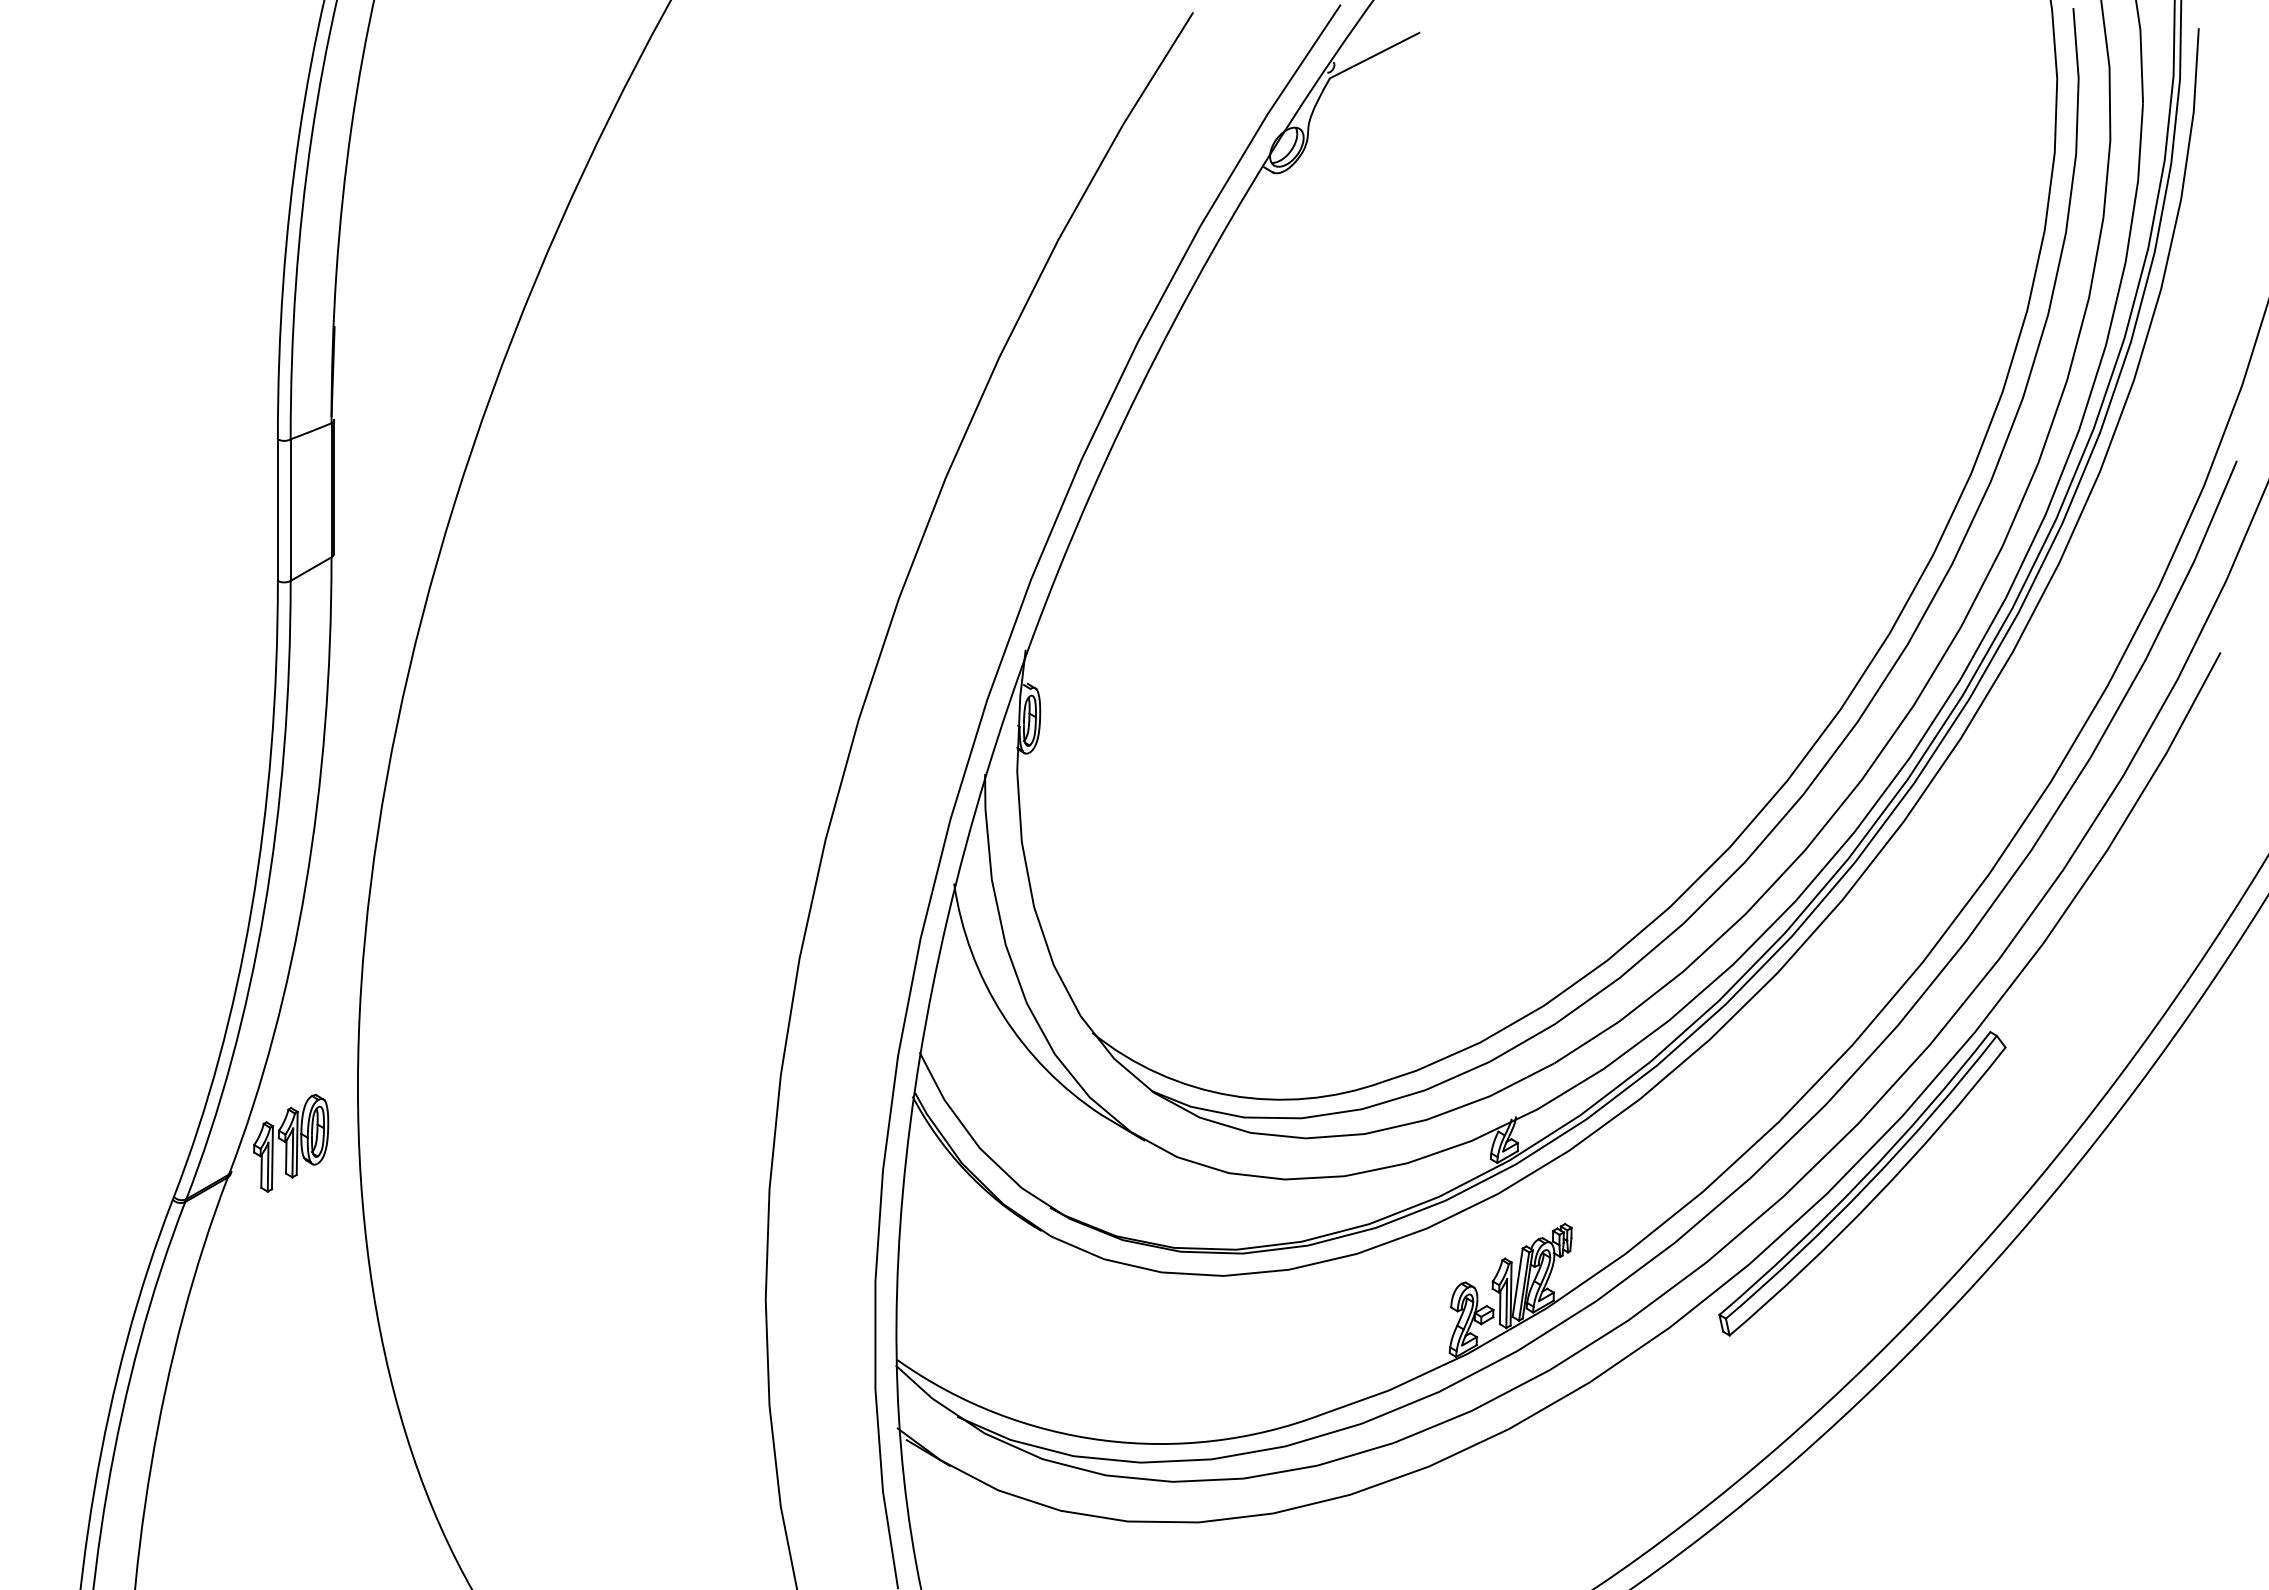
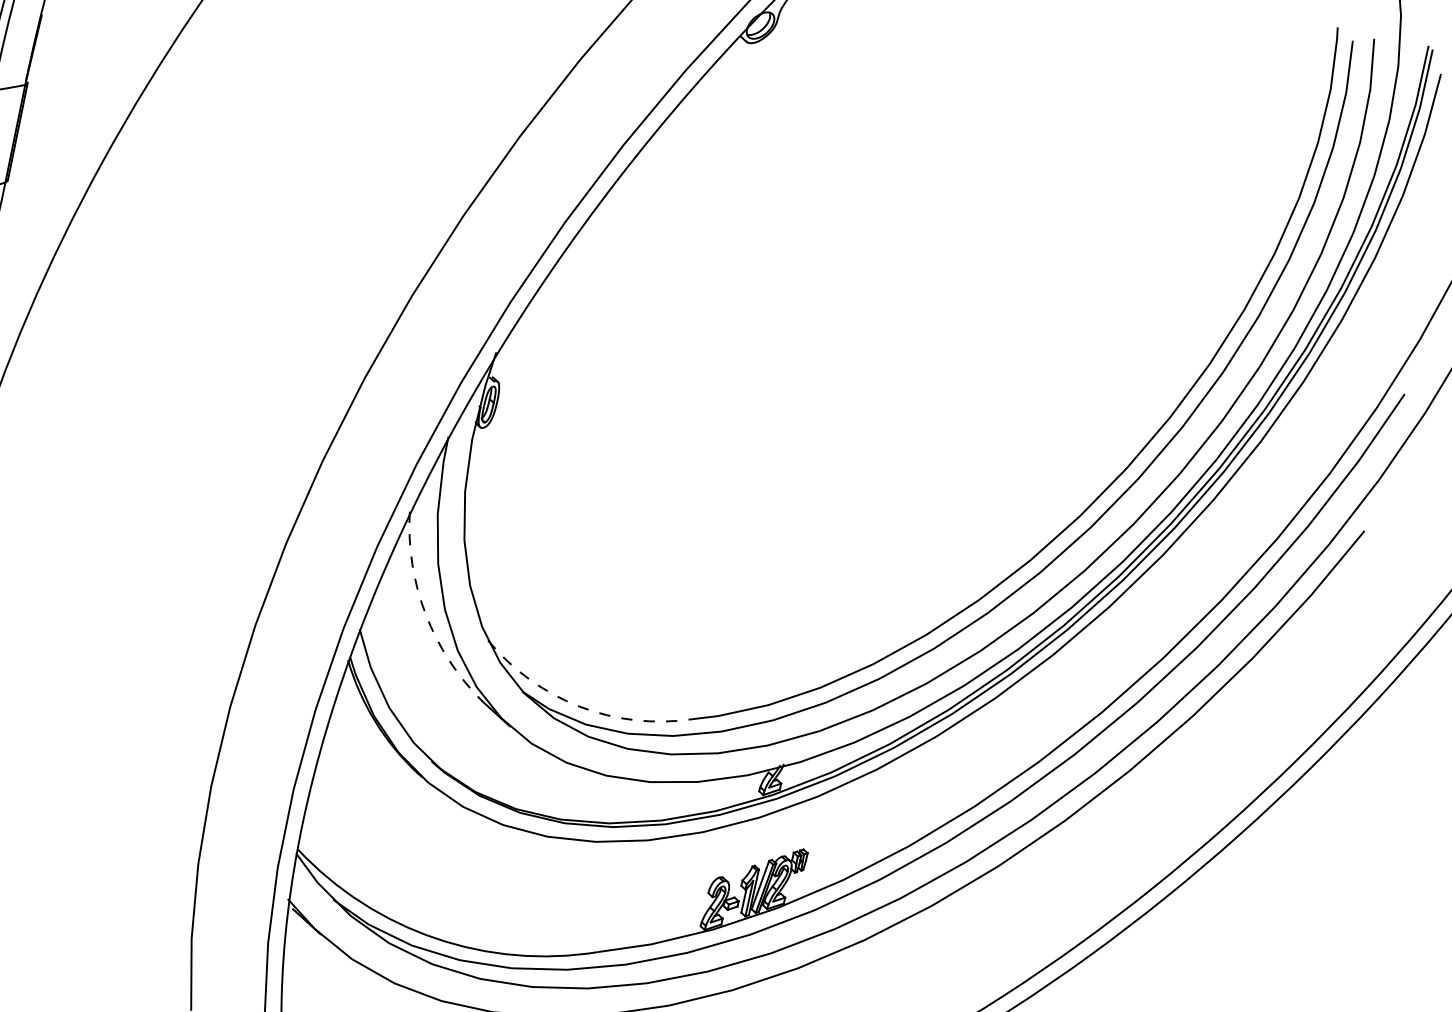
arc: (1002, 1014) -> (425, 613), solid -> dashed
arc: (1231, 1095) -> (580, 706), solid -> dashed
part: (1862, 1183) -> (1025, 864), removed

